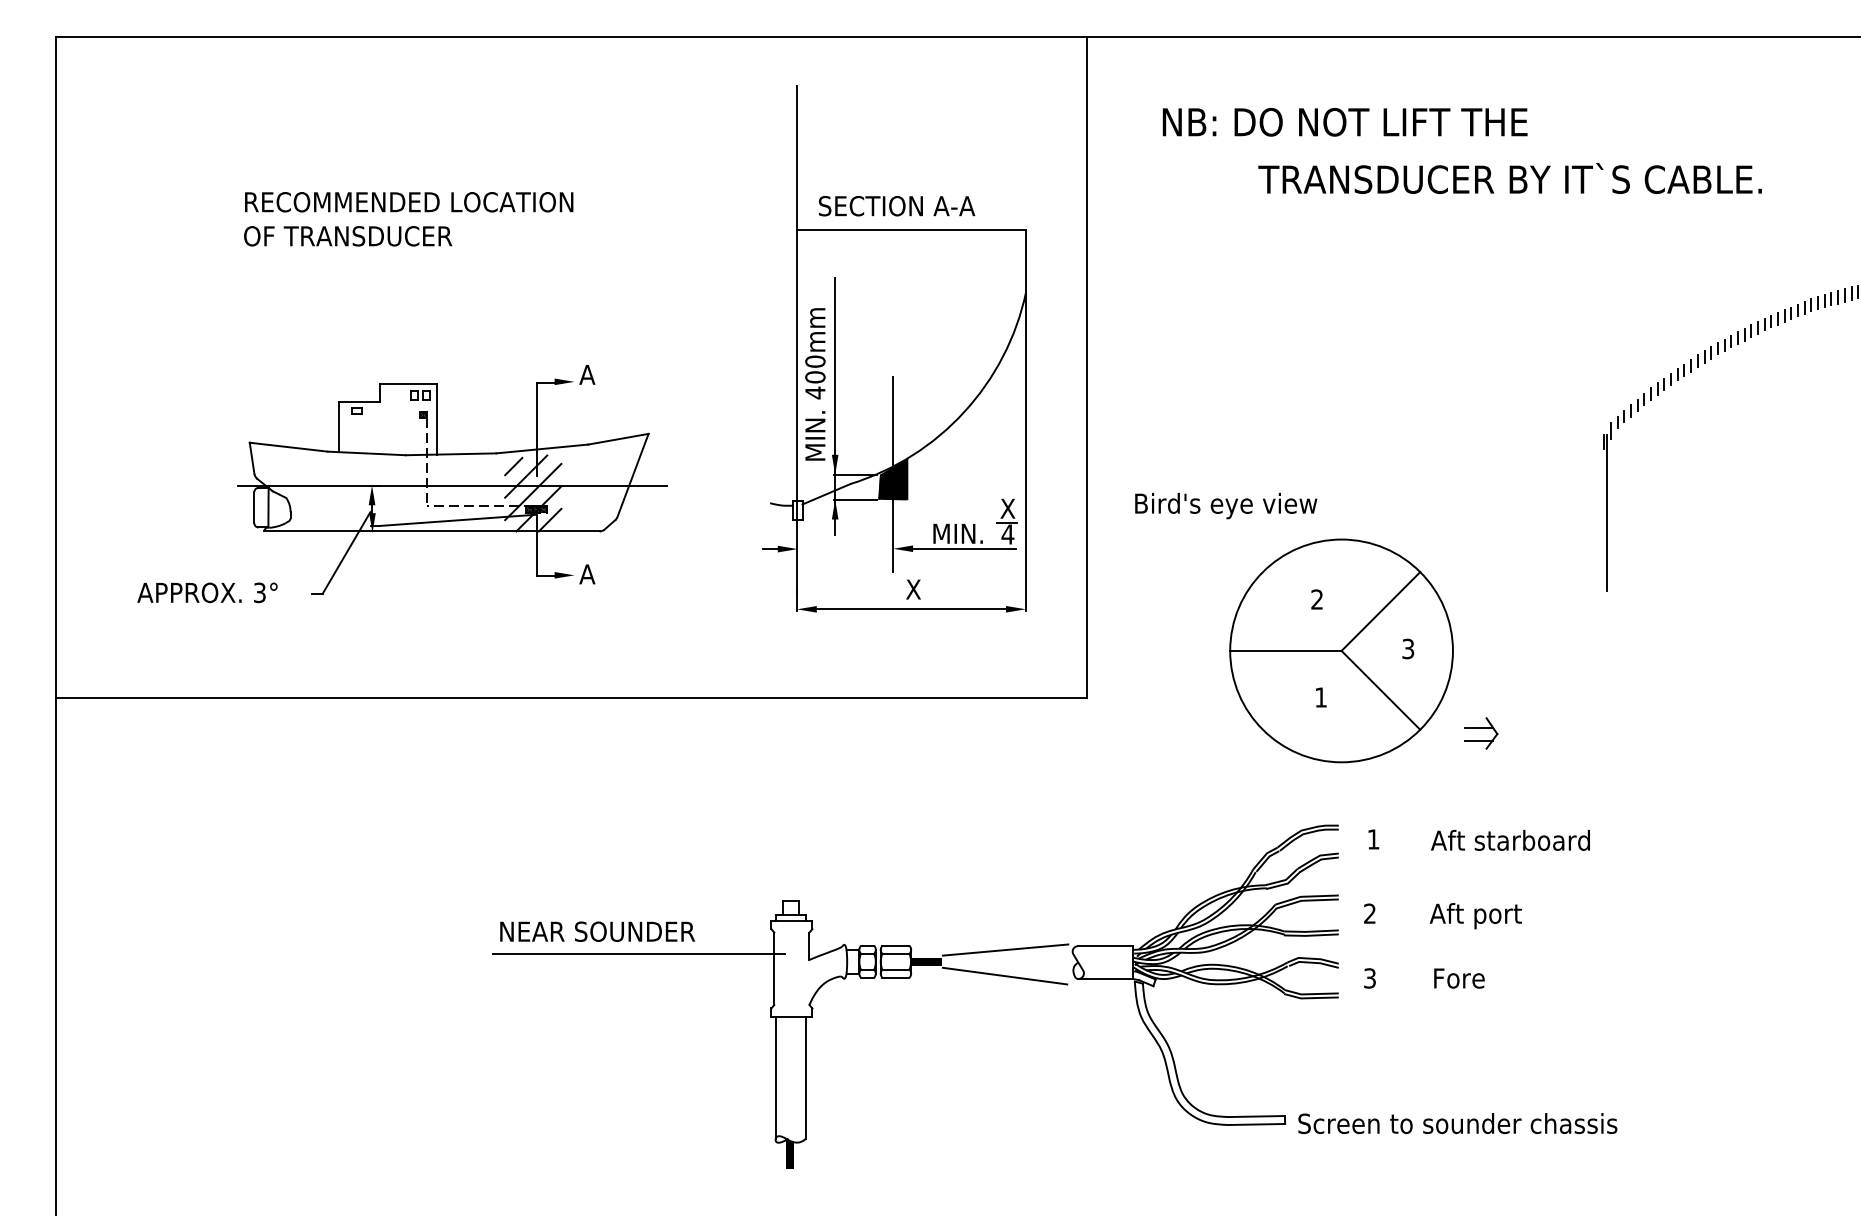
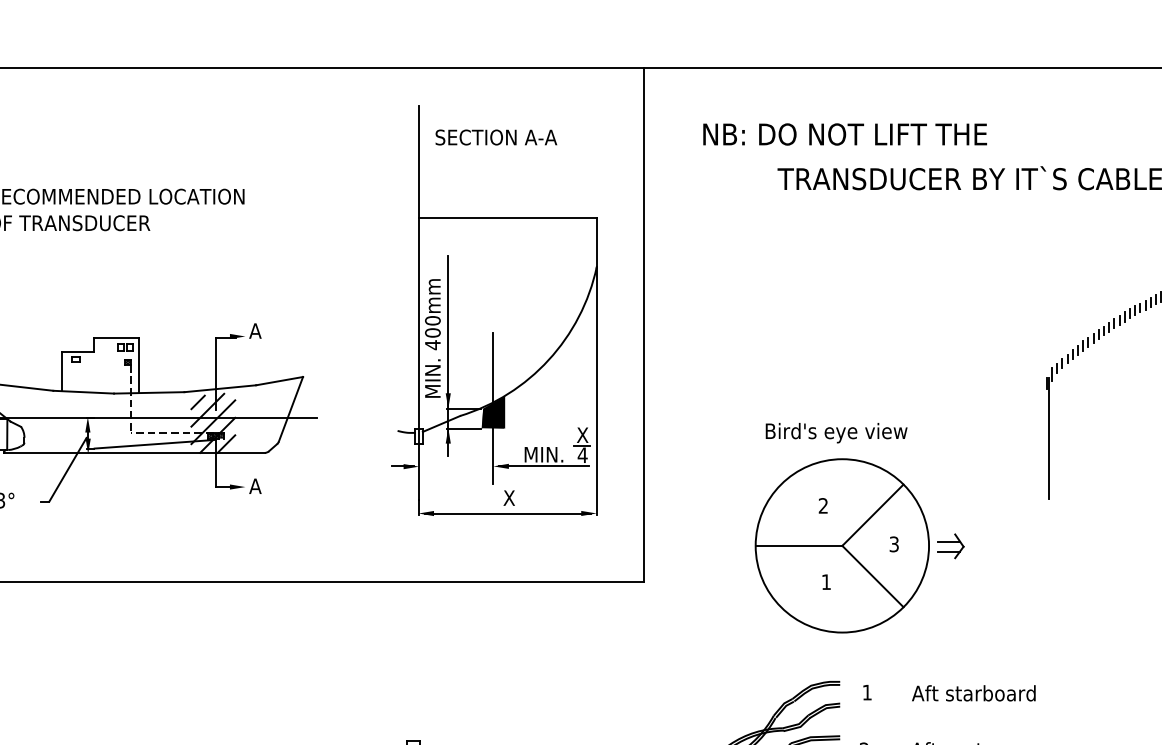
text: (897, 206) -> (496, 137), moved
text: (1226, 506) -> (836, 433), moved
part: (1481, 733) -> (951, 546), moved

